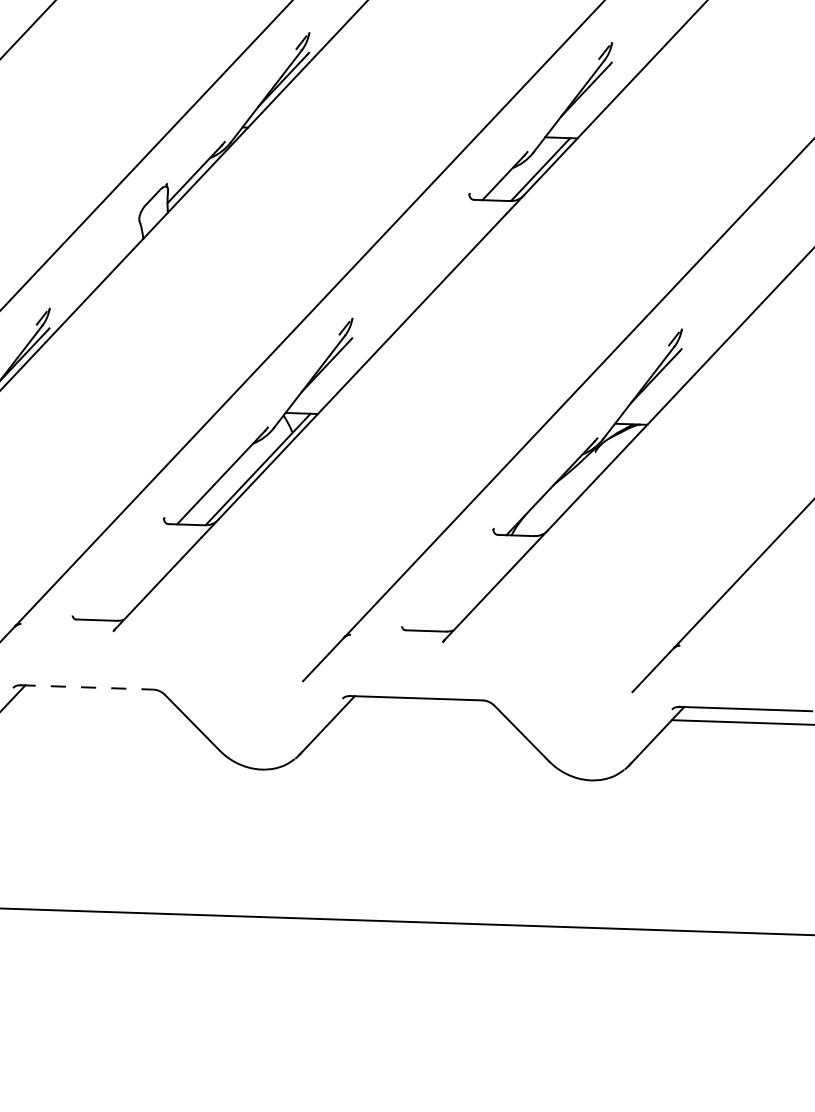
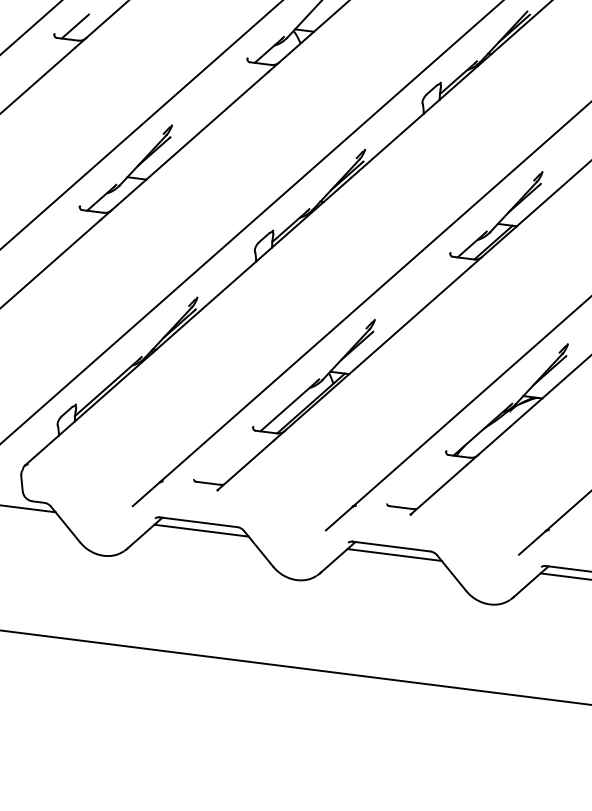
line: (88, 687) -> (199, 522), dashed -> solid
line: (93, 700) -> (201, 530), added
line: (422, 711) -> (394, 554), added

